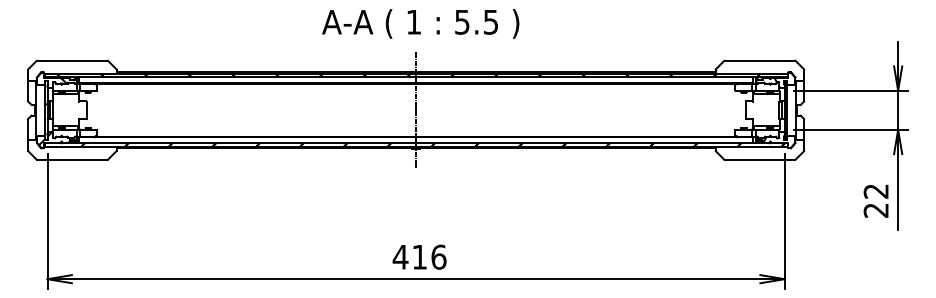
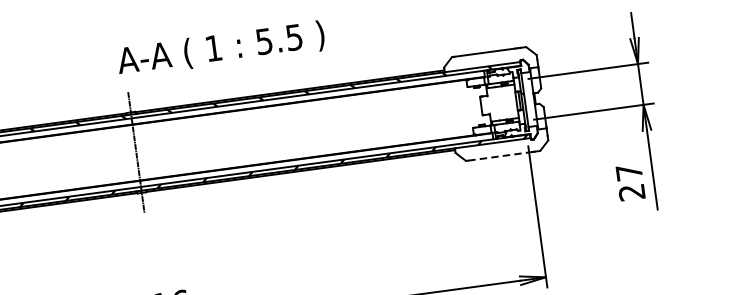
text: (420, 23) -> (220, 48), moved
line: (756, 159) -> (499, 156), solid -> dashed
text: (875, 191) -> (628, 172), 22 -> 27

